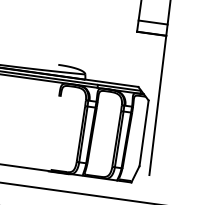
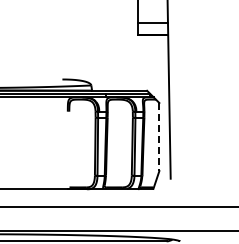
line: (144, 133) -> (159, 137), solid -> dashed

